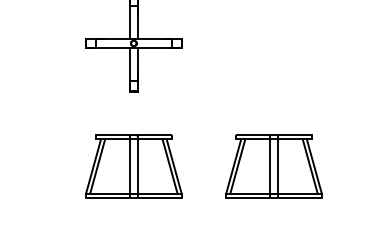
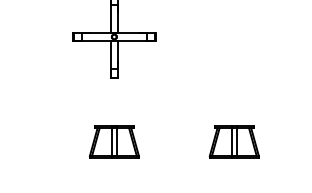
part: (133, 166) -> (114, 142), size x0.6
part: (273, 166) -> (233, 142), size x0.6

